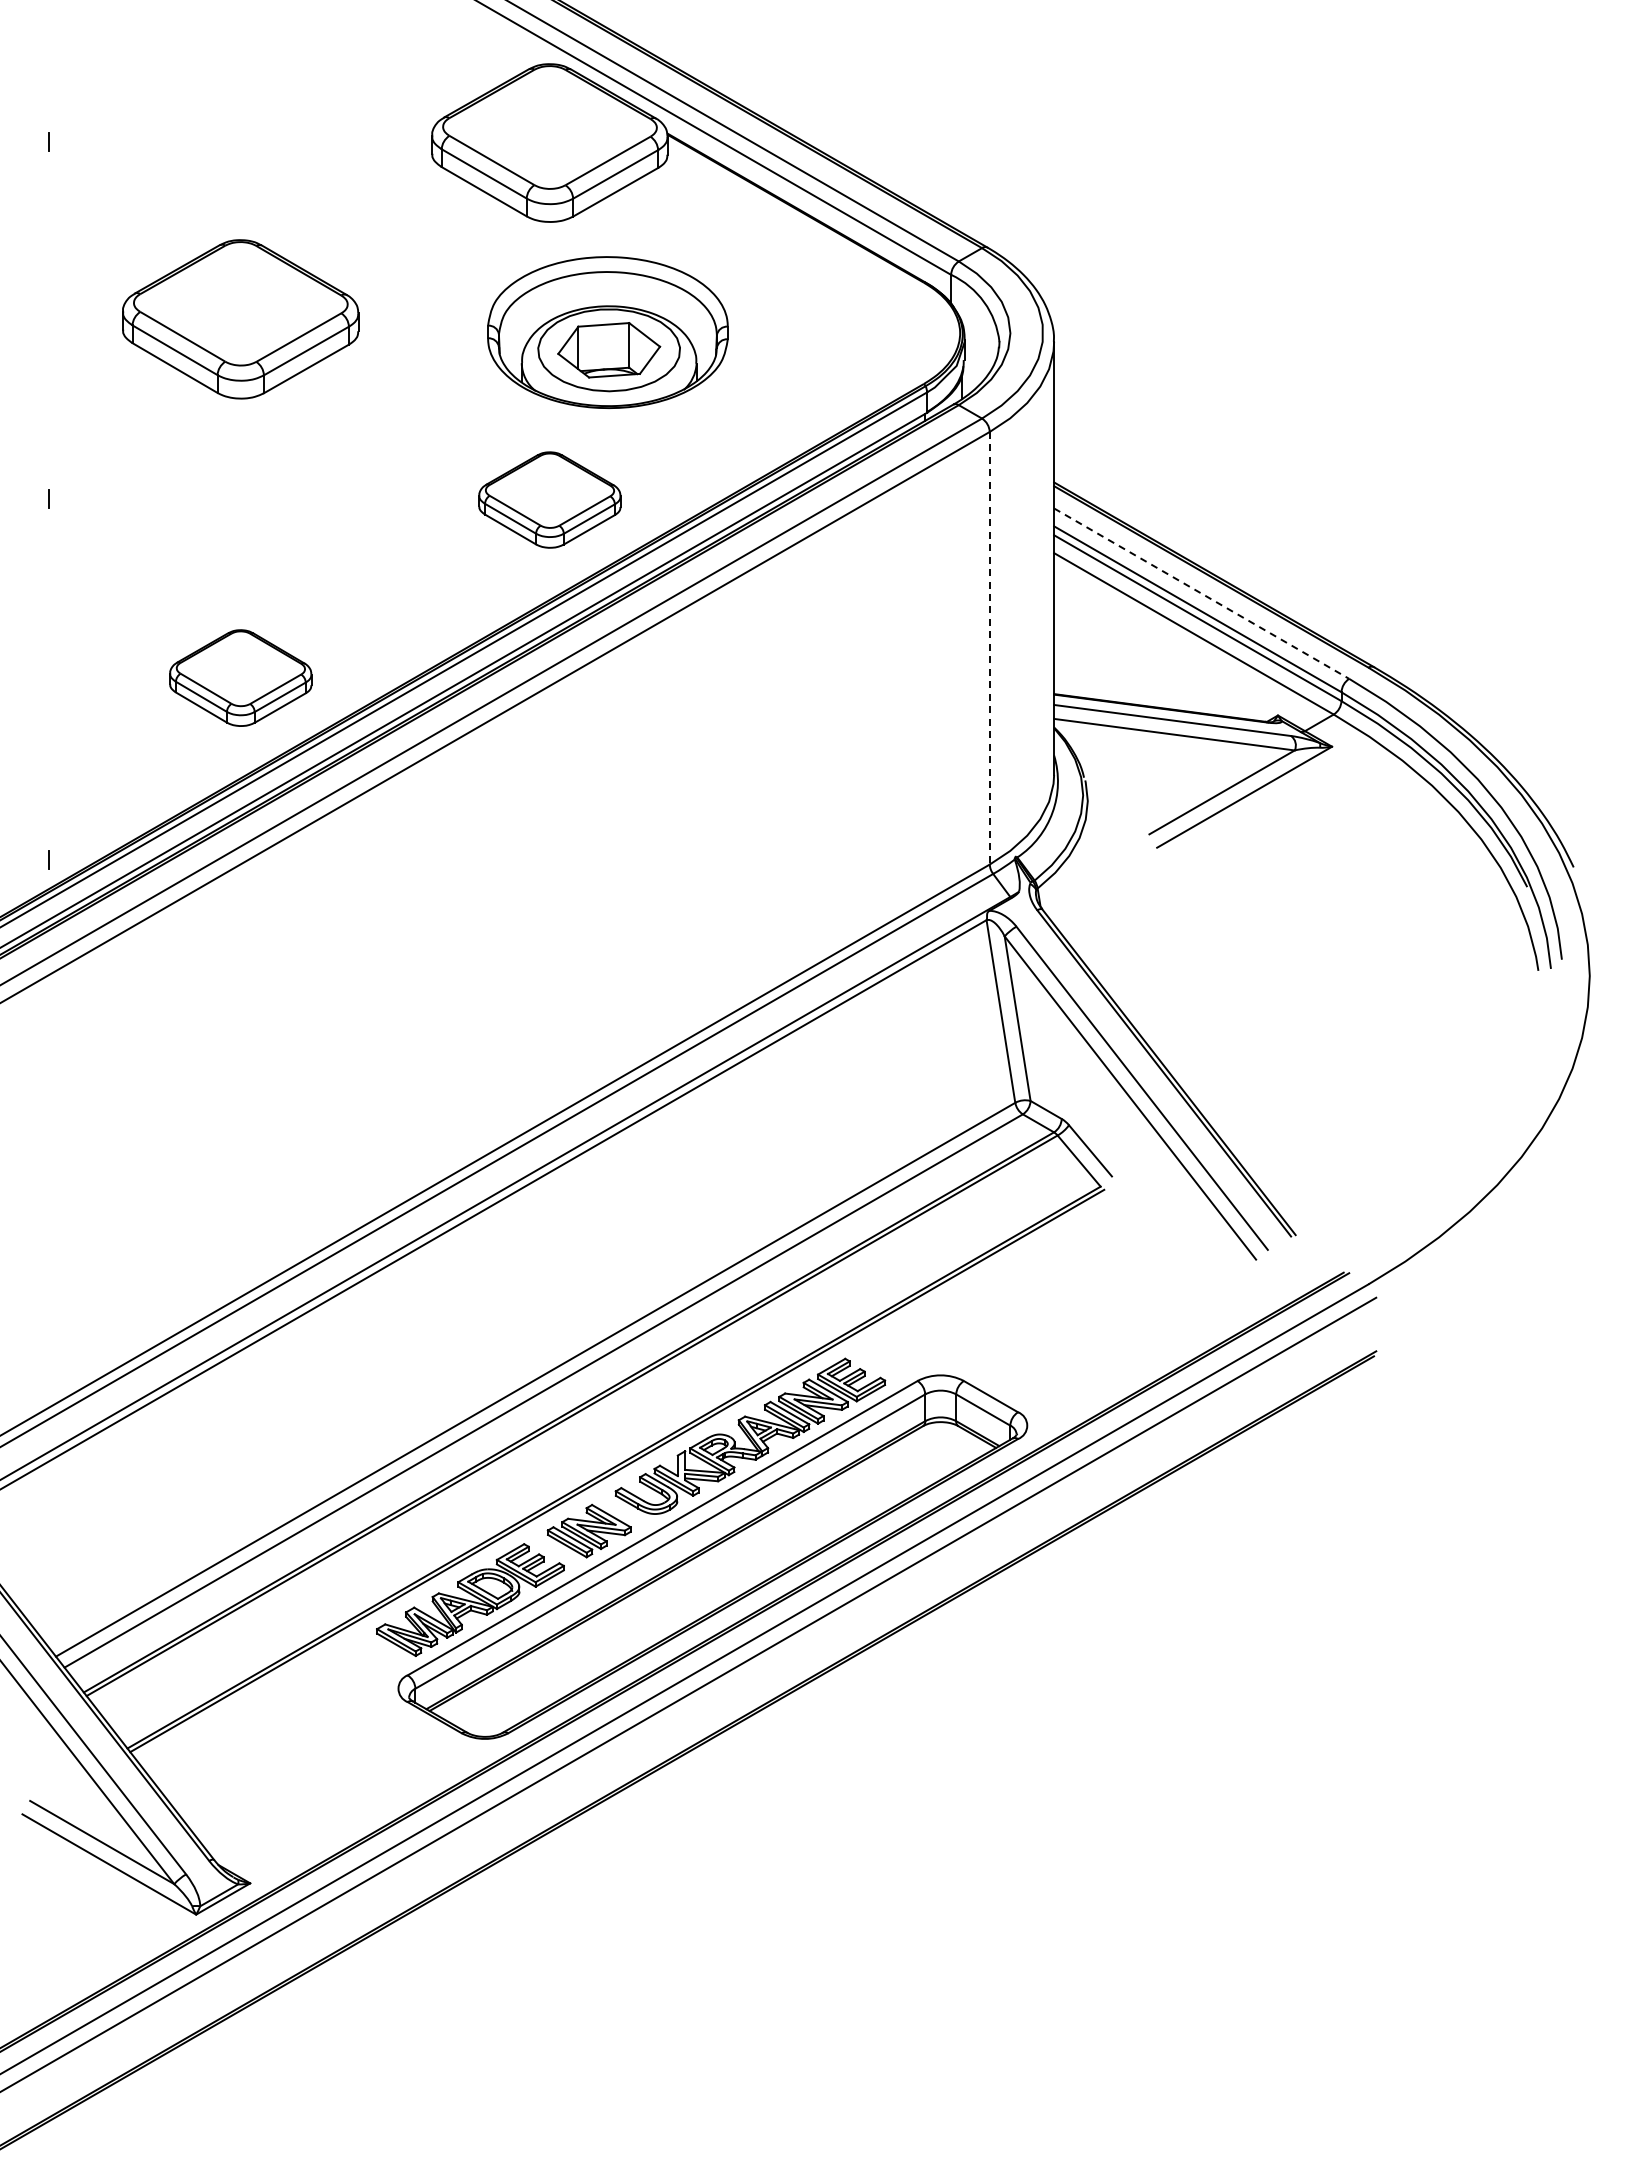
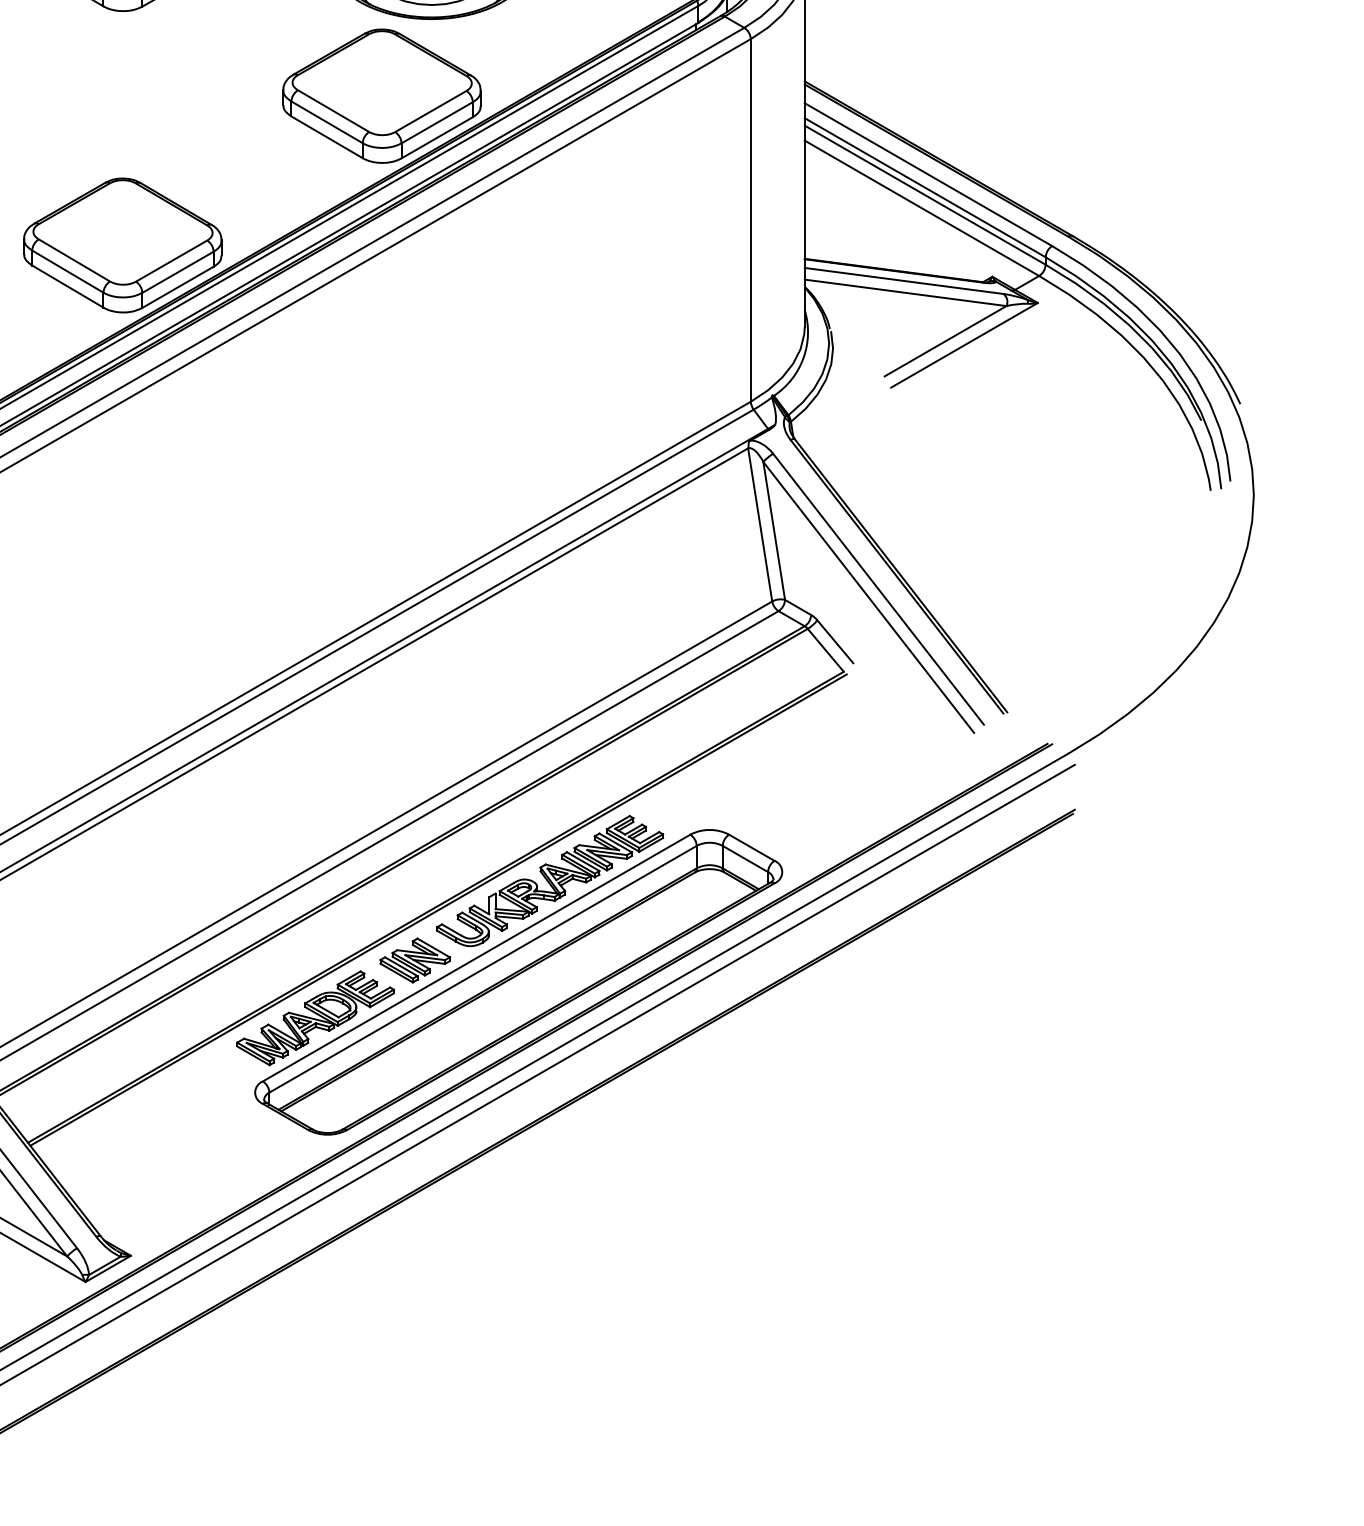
part: (549, 499) -> (381, 95), size x1.67
line: (1202, 593) -> (929, 174), dashed -> solid
line: (989, 648) -> (750, 220), dashed -> solid
part: (240, 677) -> (122, 244), size x1.67

